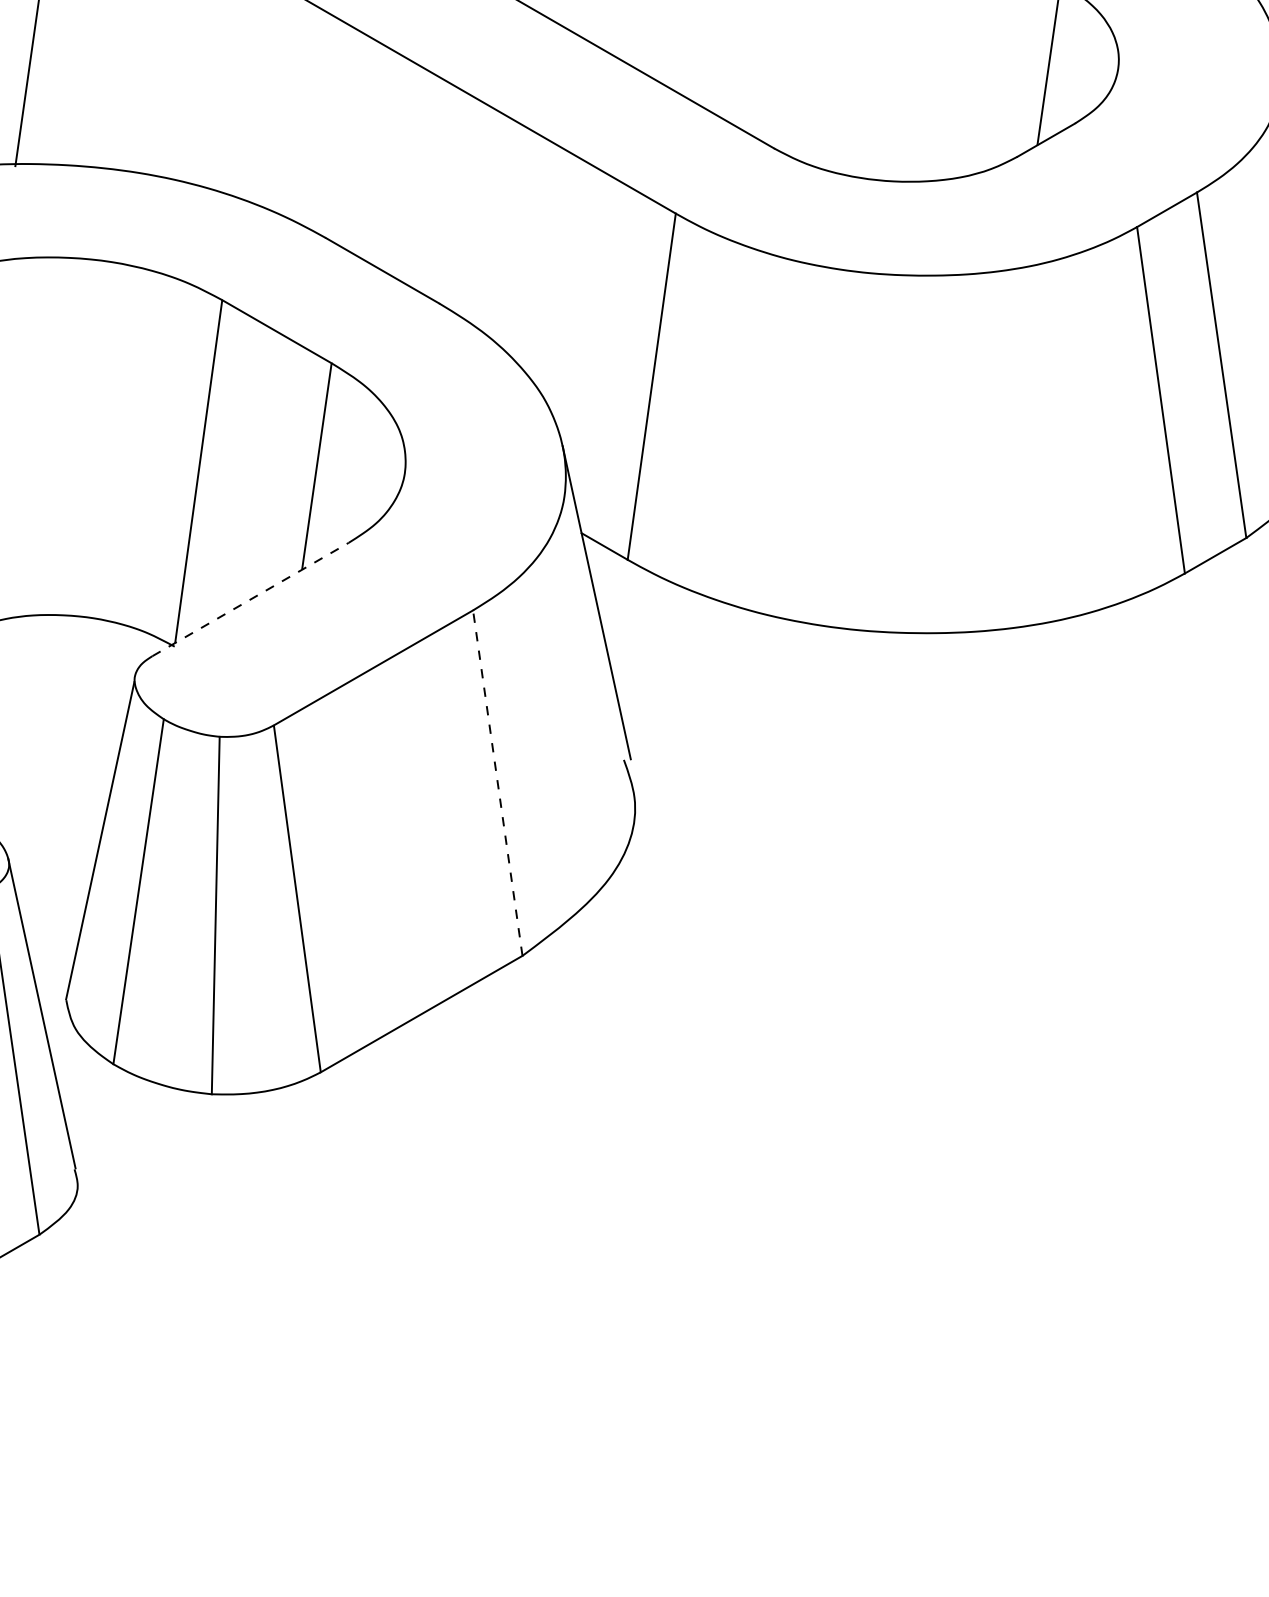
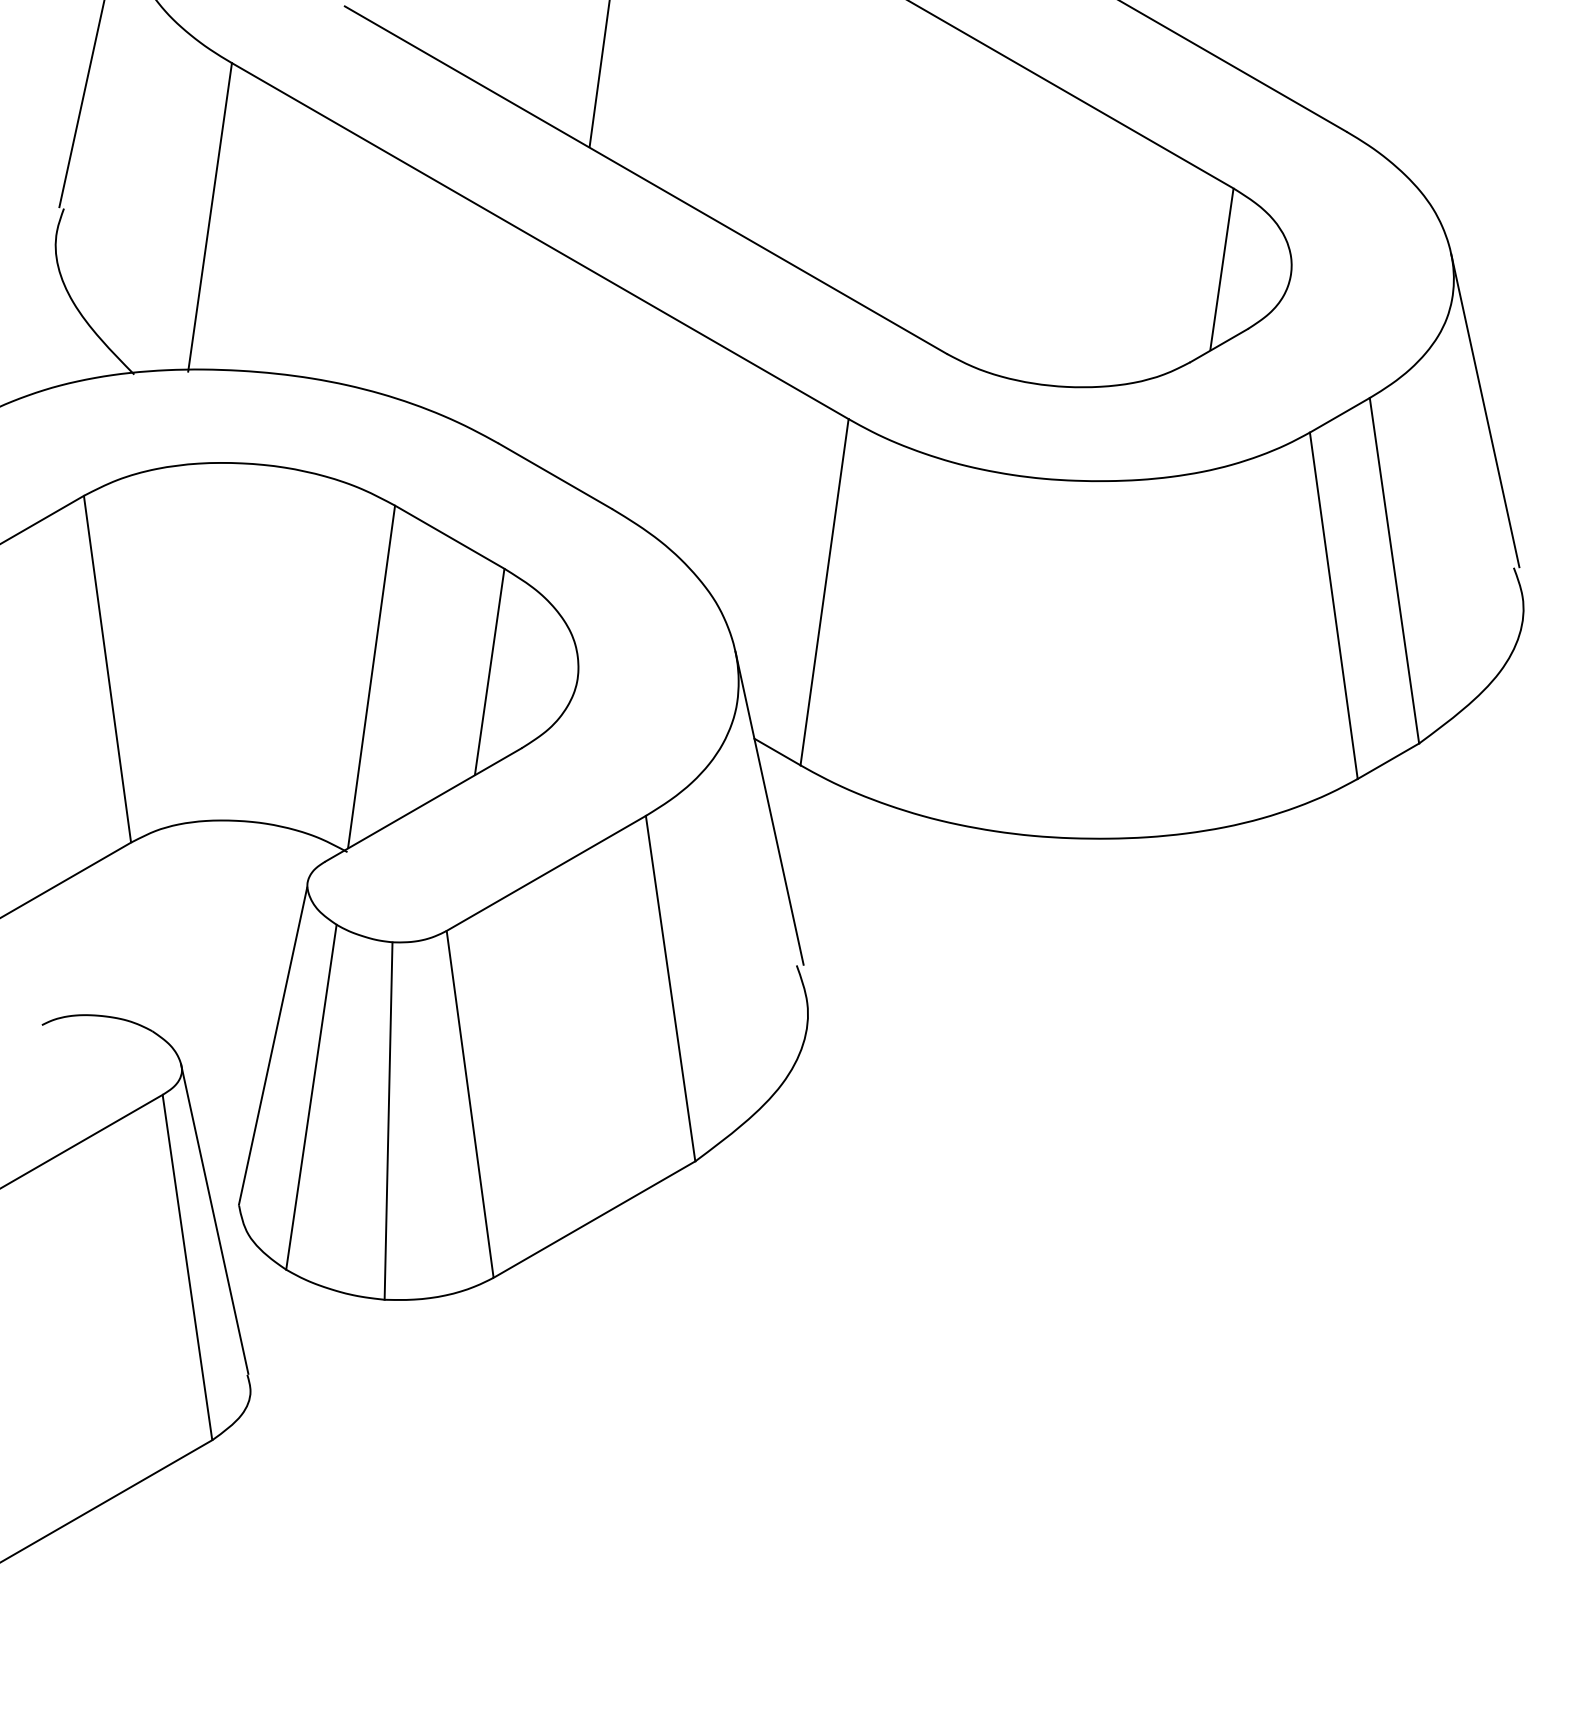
line: (250, 599) -> (423, 804), dashed -> solid
line: (497, 783) -> (670, 988), dashed -> solid

